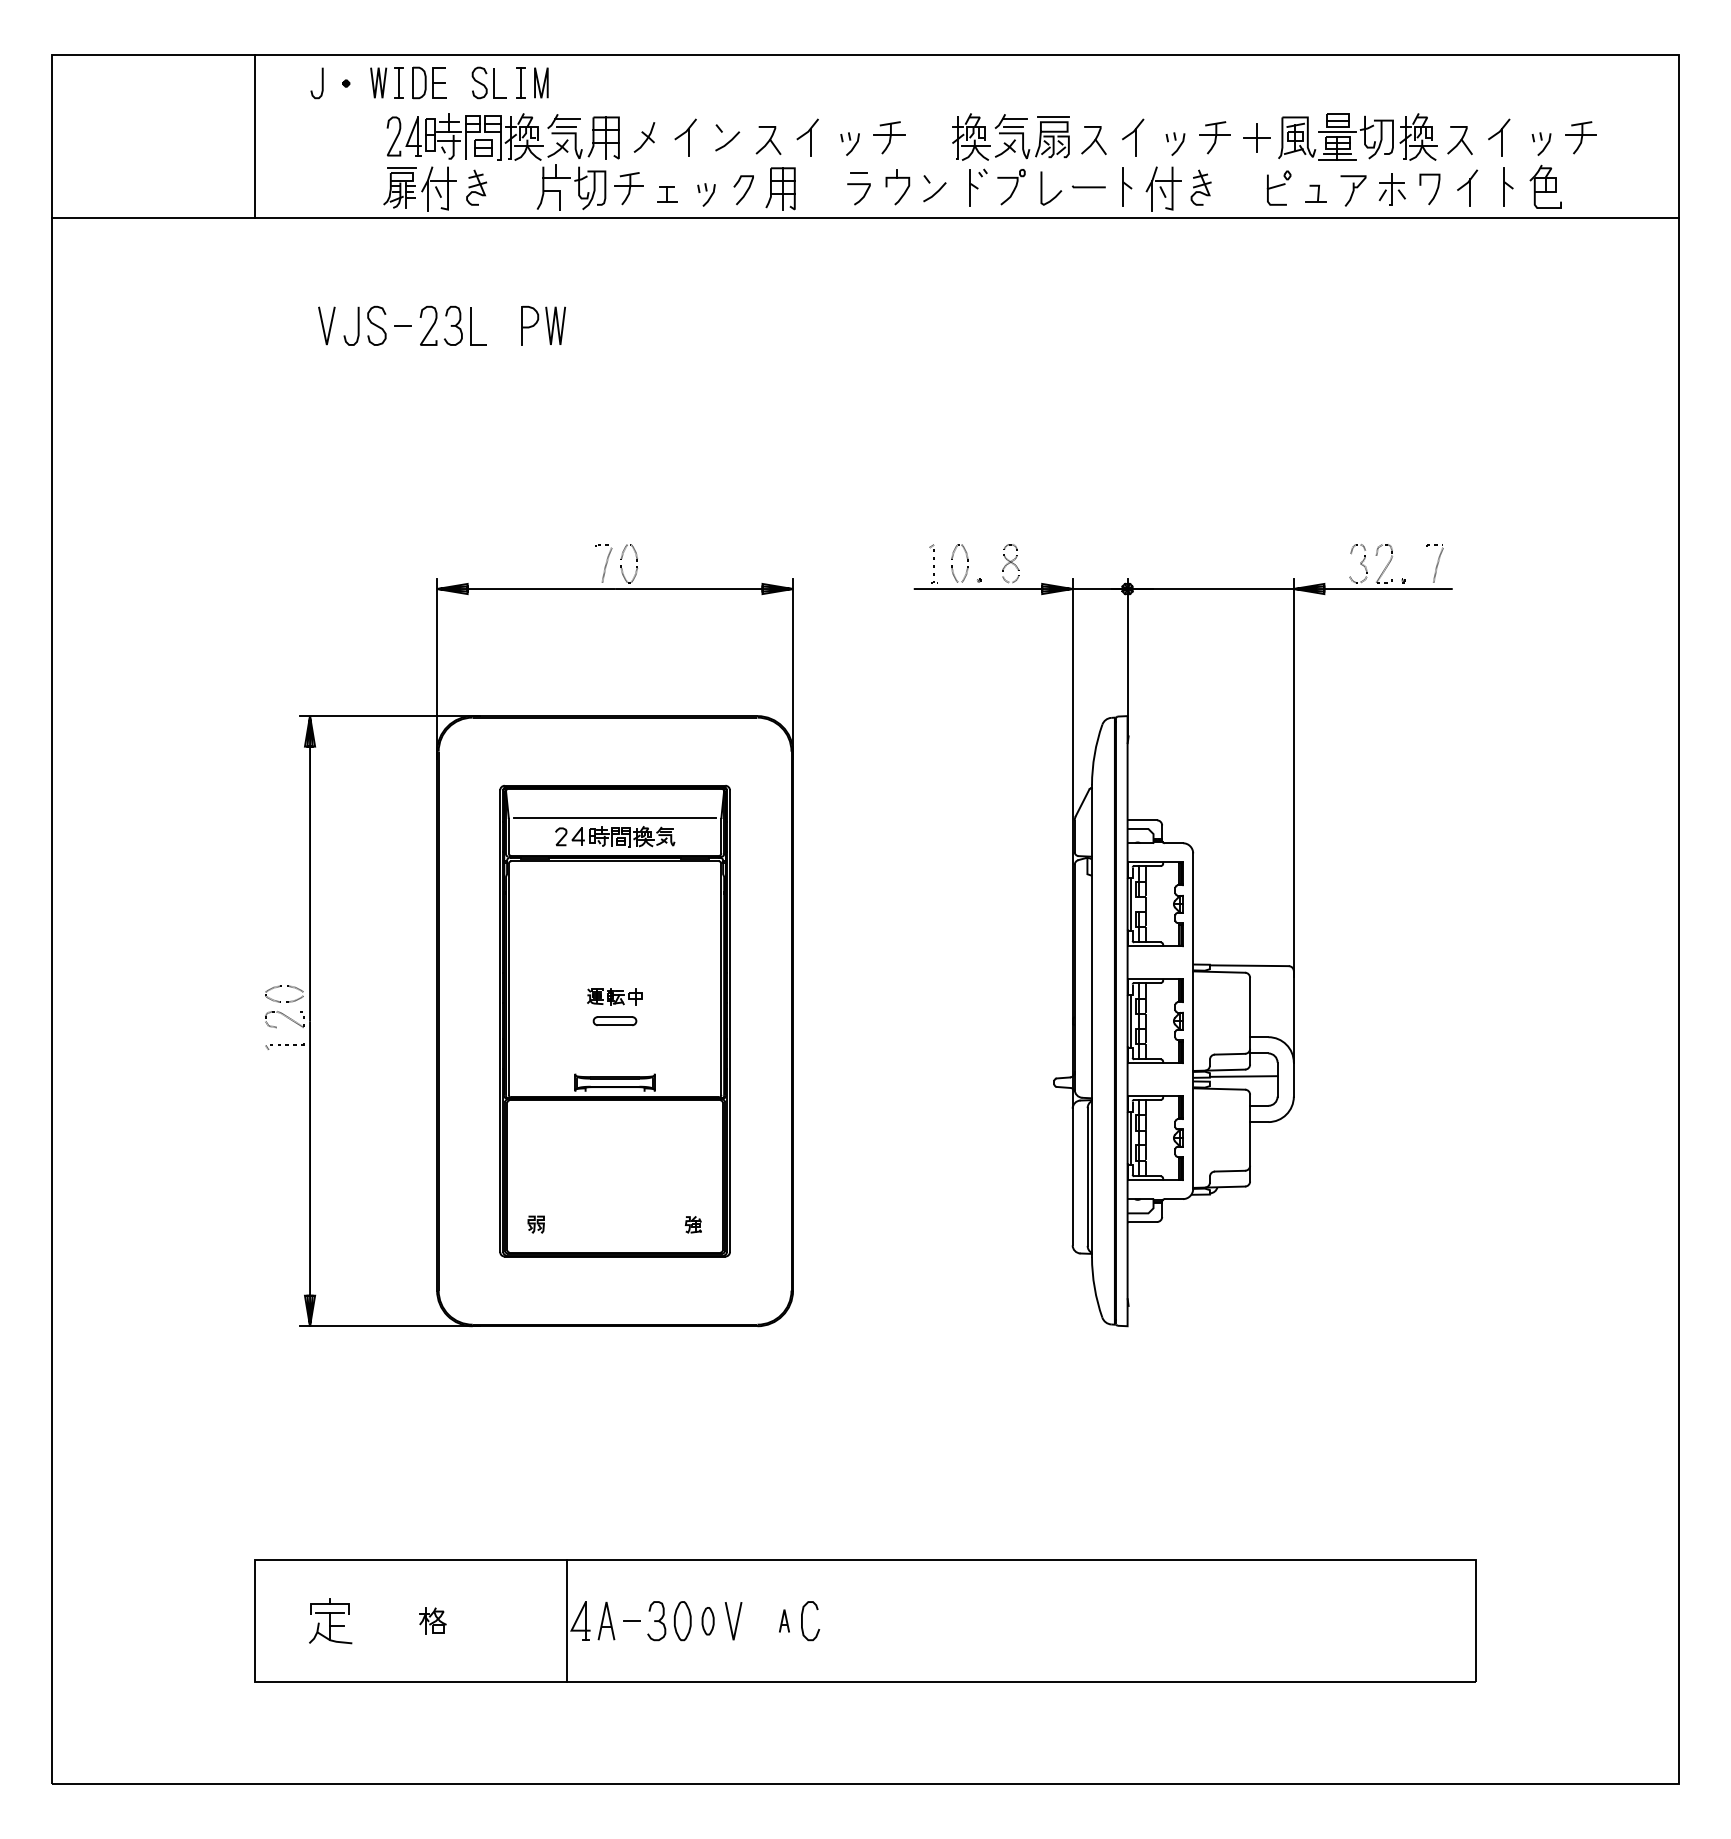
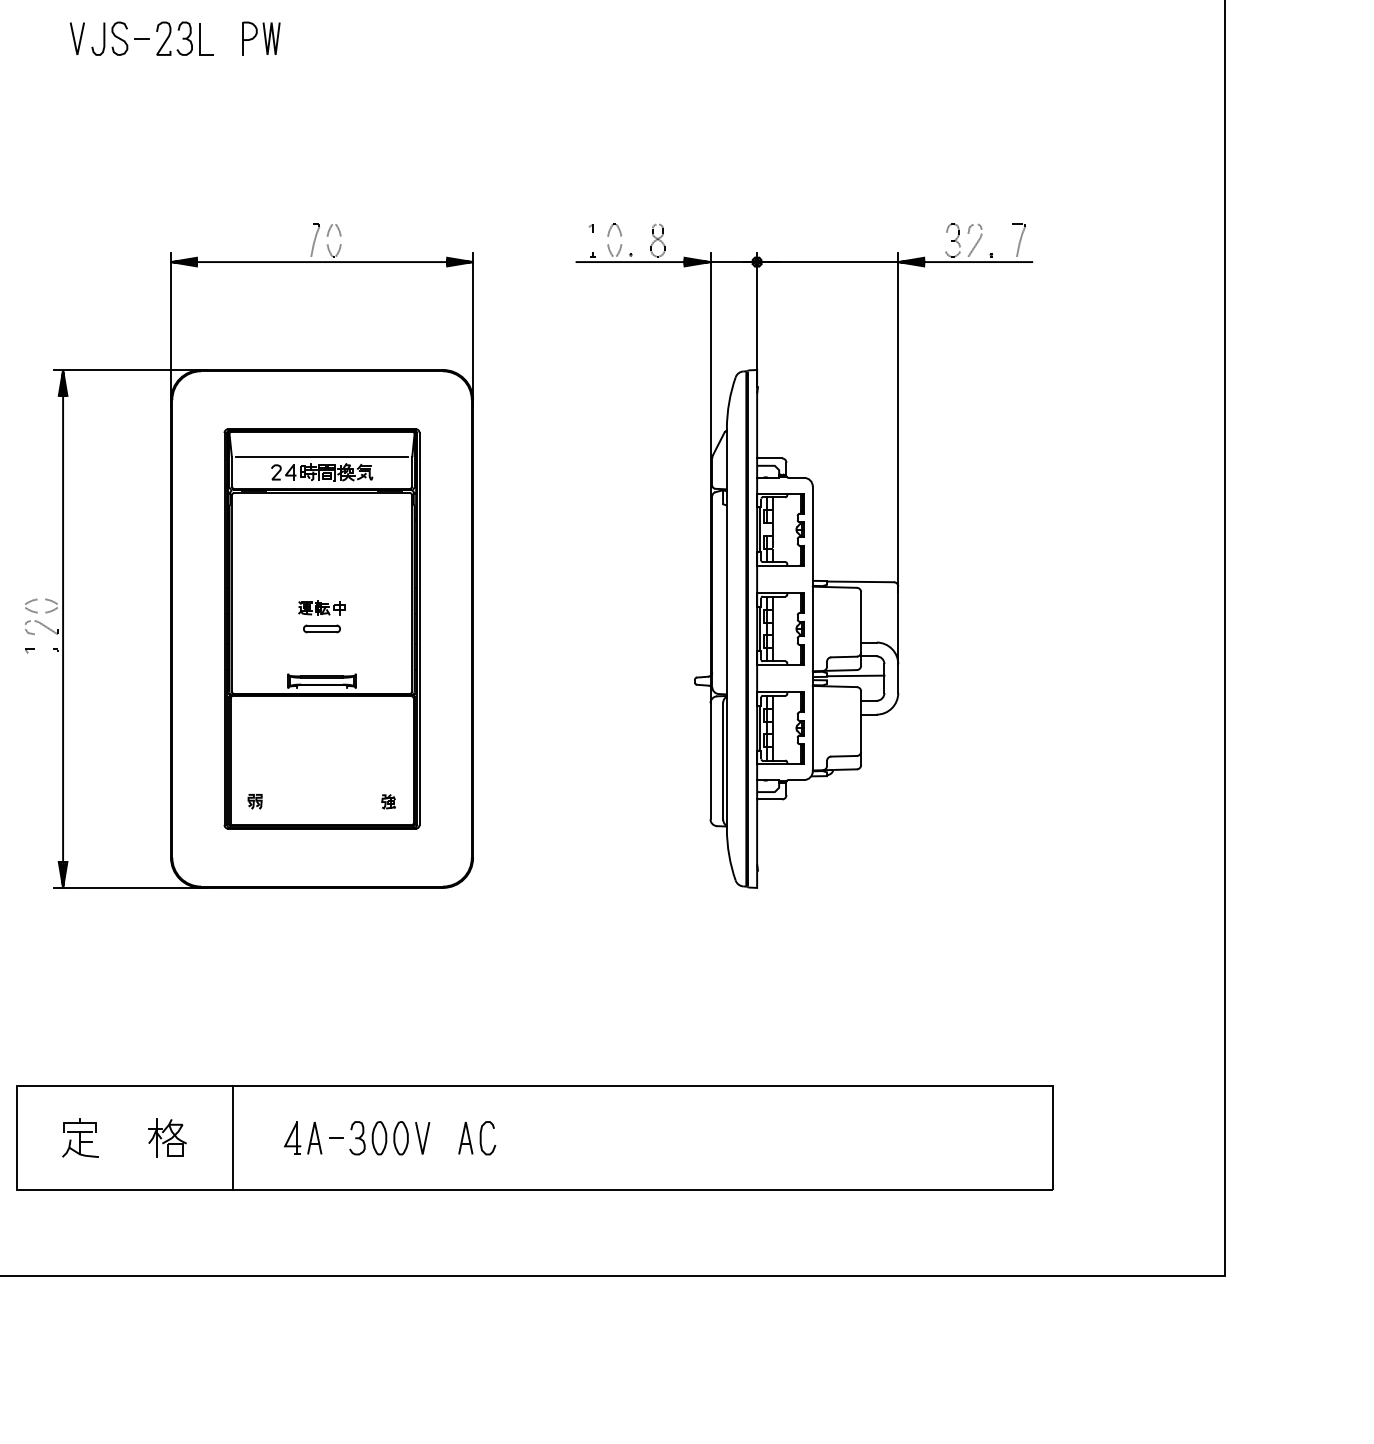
part: (432, 1620) -> (167, 1137), size x1.67
part: (784, 1620) -> (465, 1137), size x1.67
line: (566, 1621) -> (232, 1138), moved
part: (707, 1621) -> (400, 1138), size x1.43

